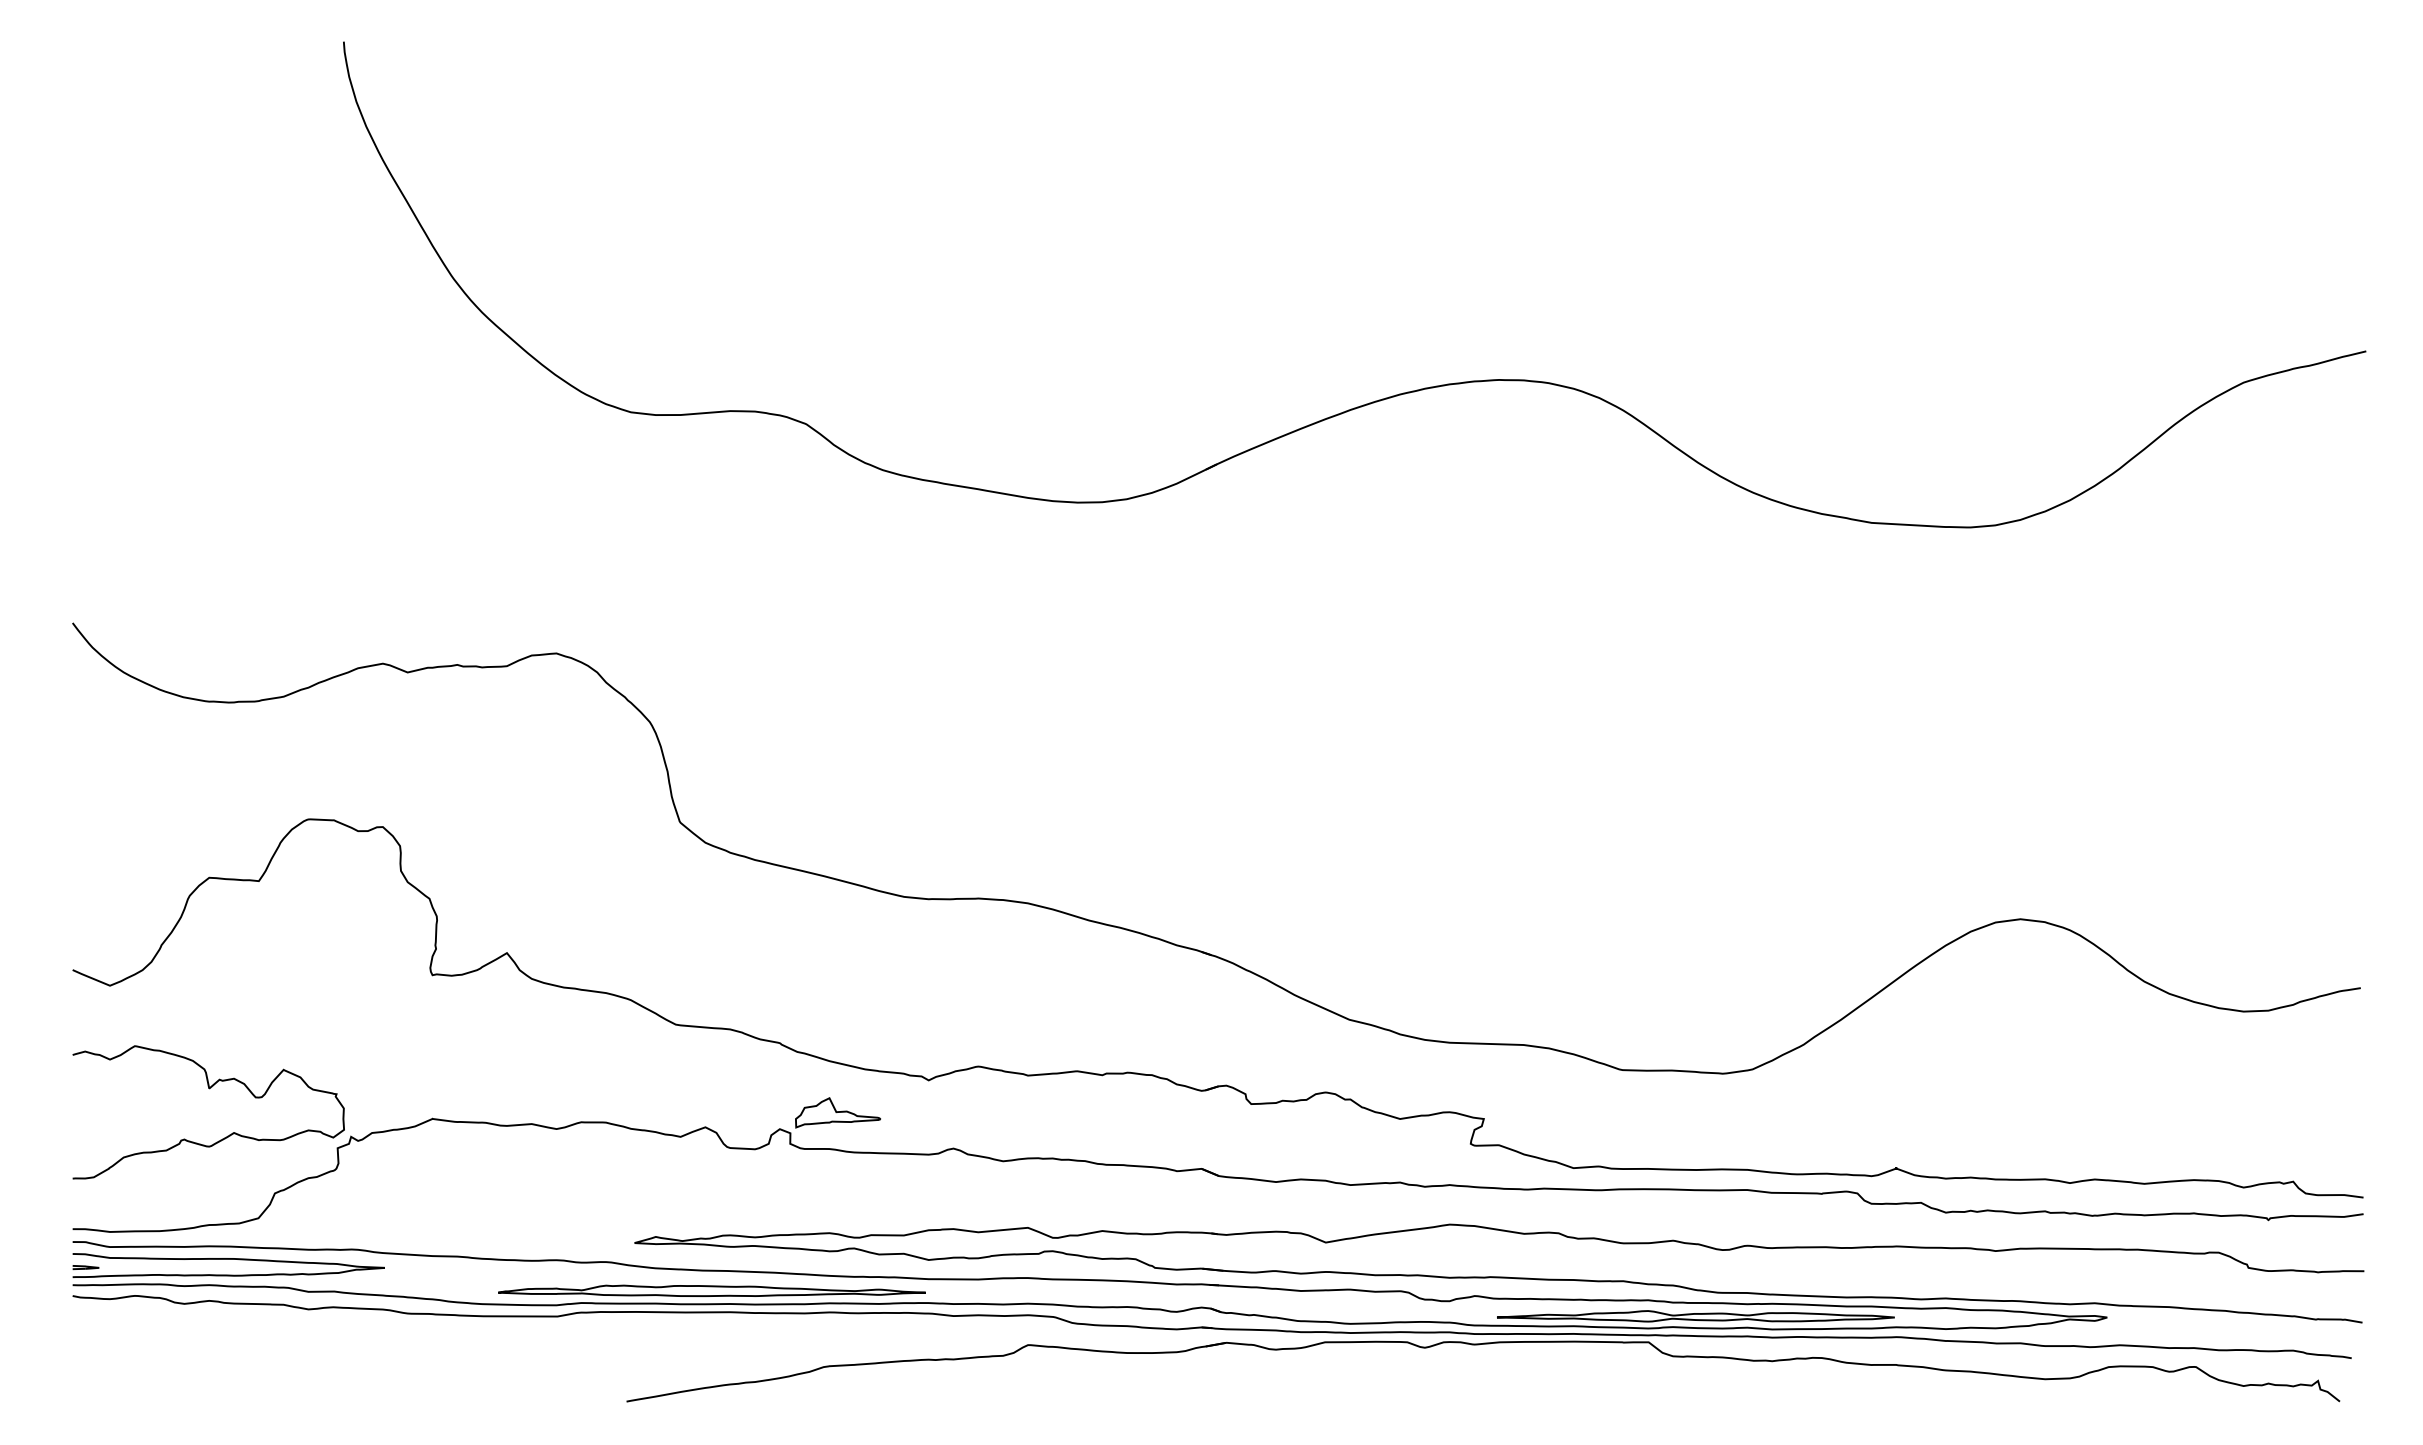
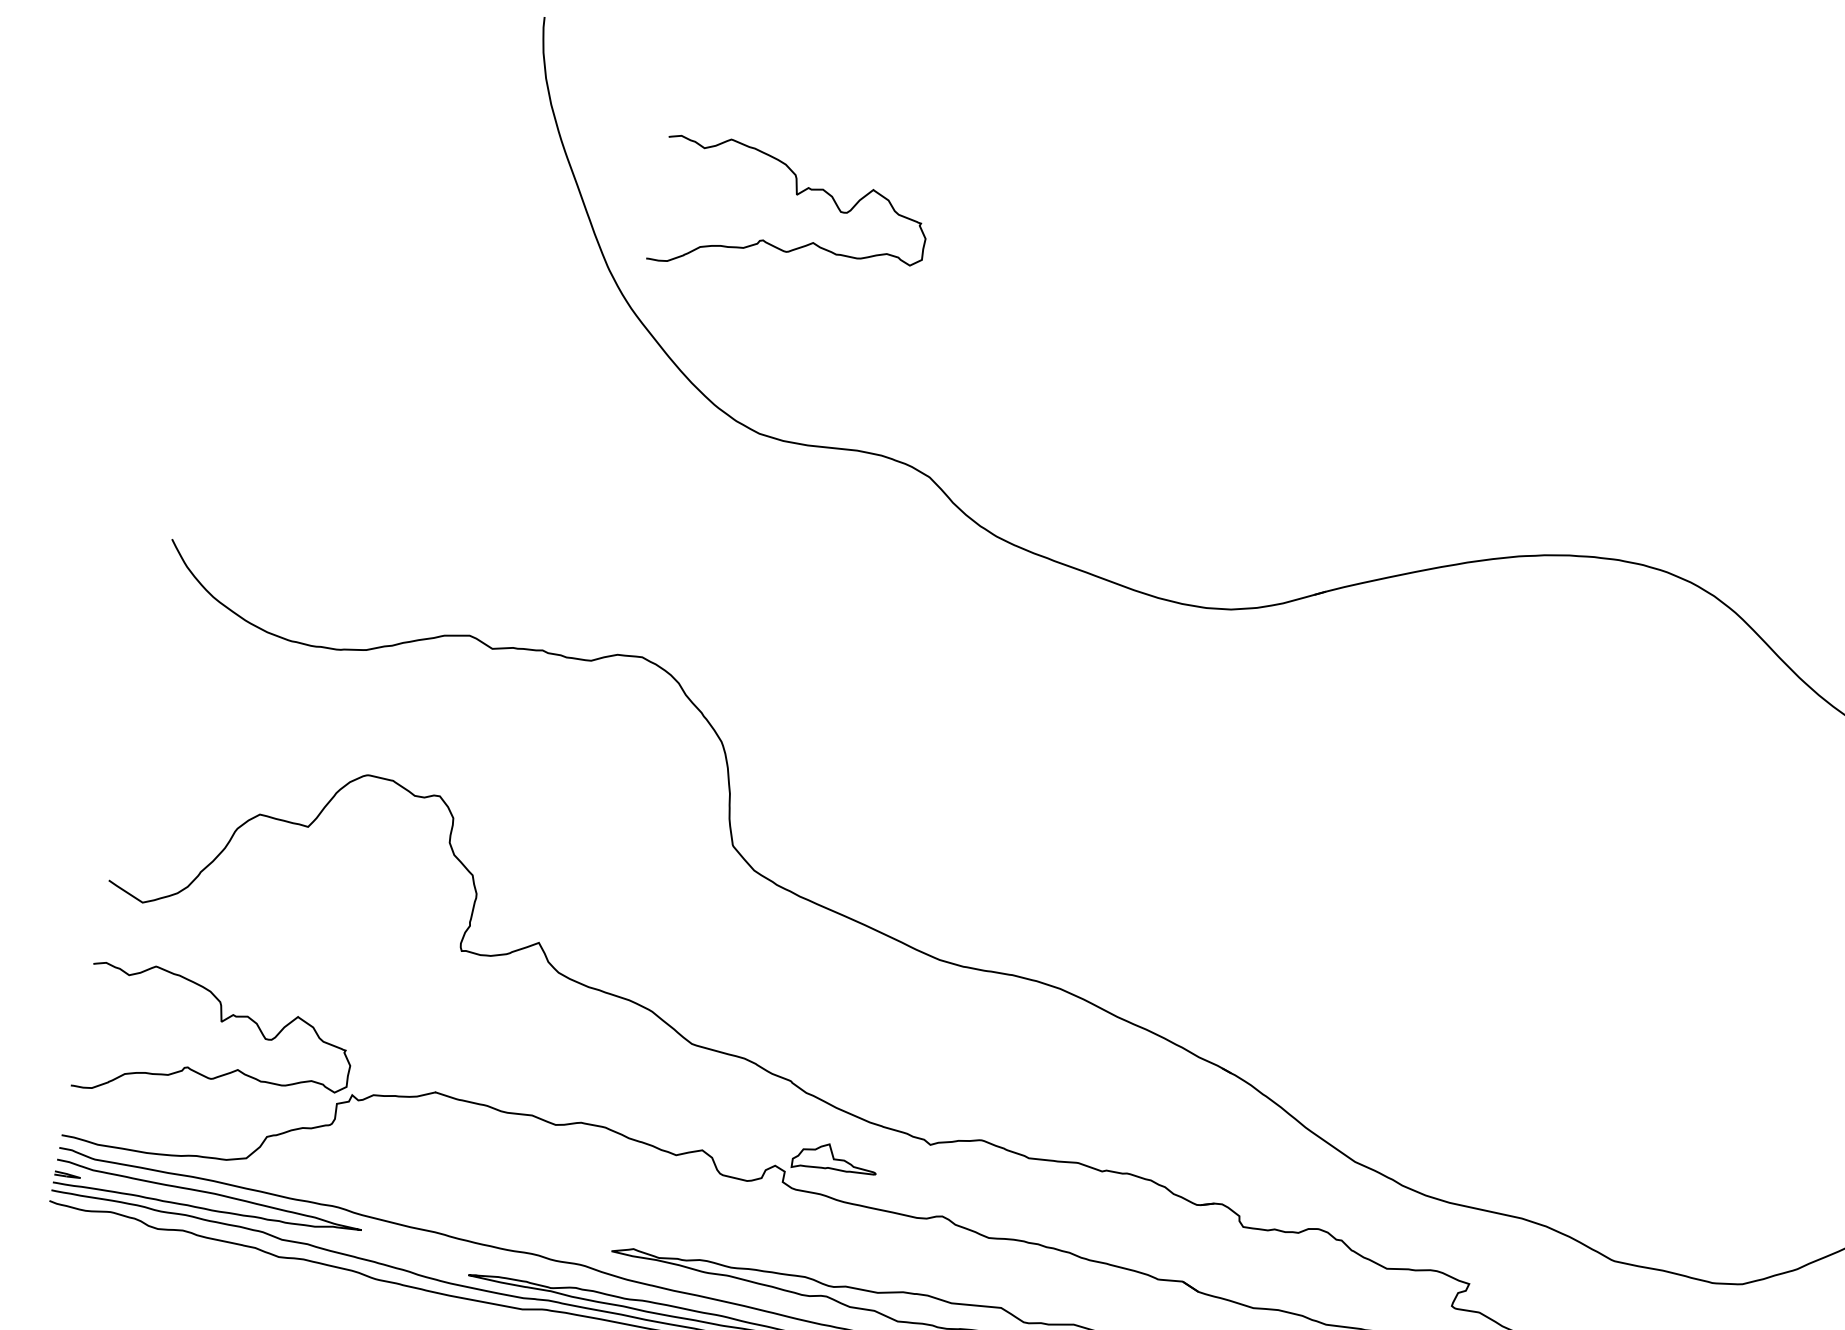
curve: (624, 171) -> (796, 195), added

